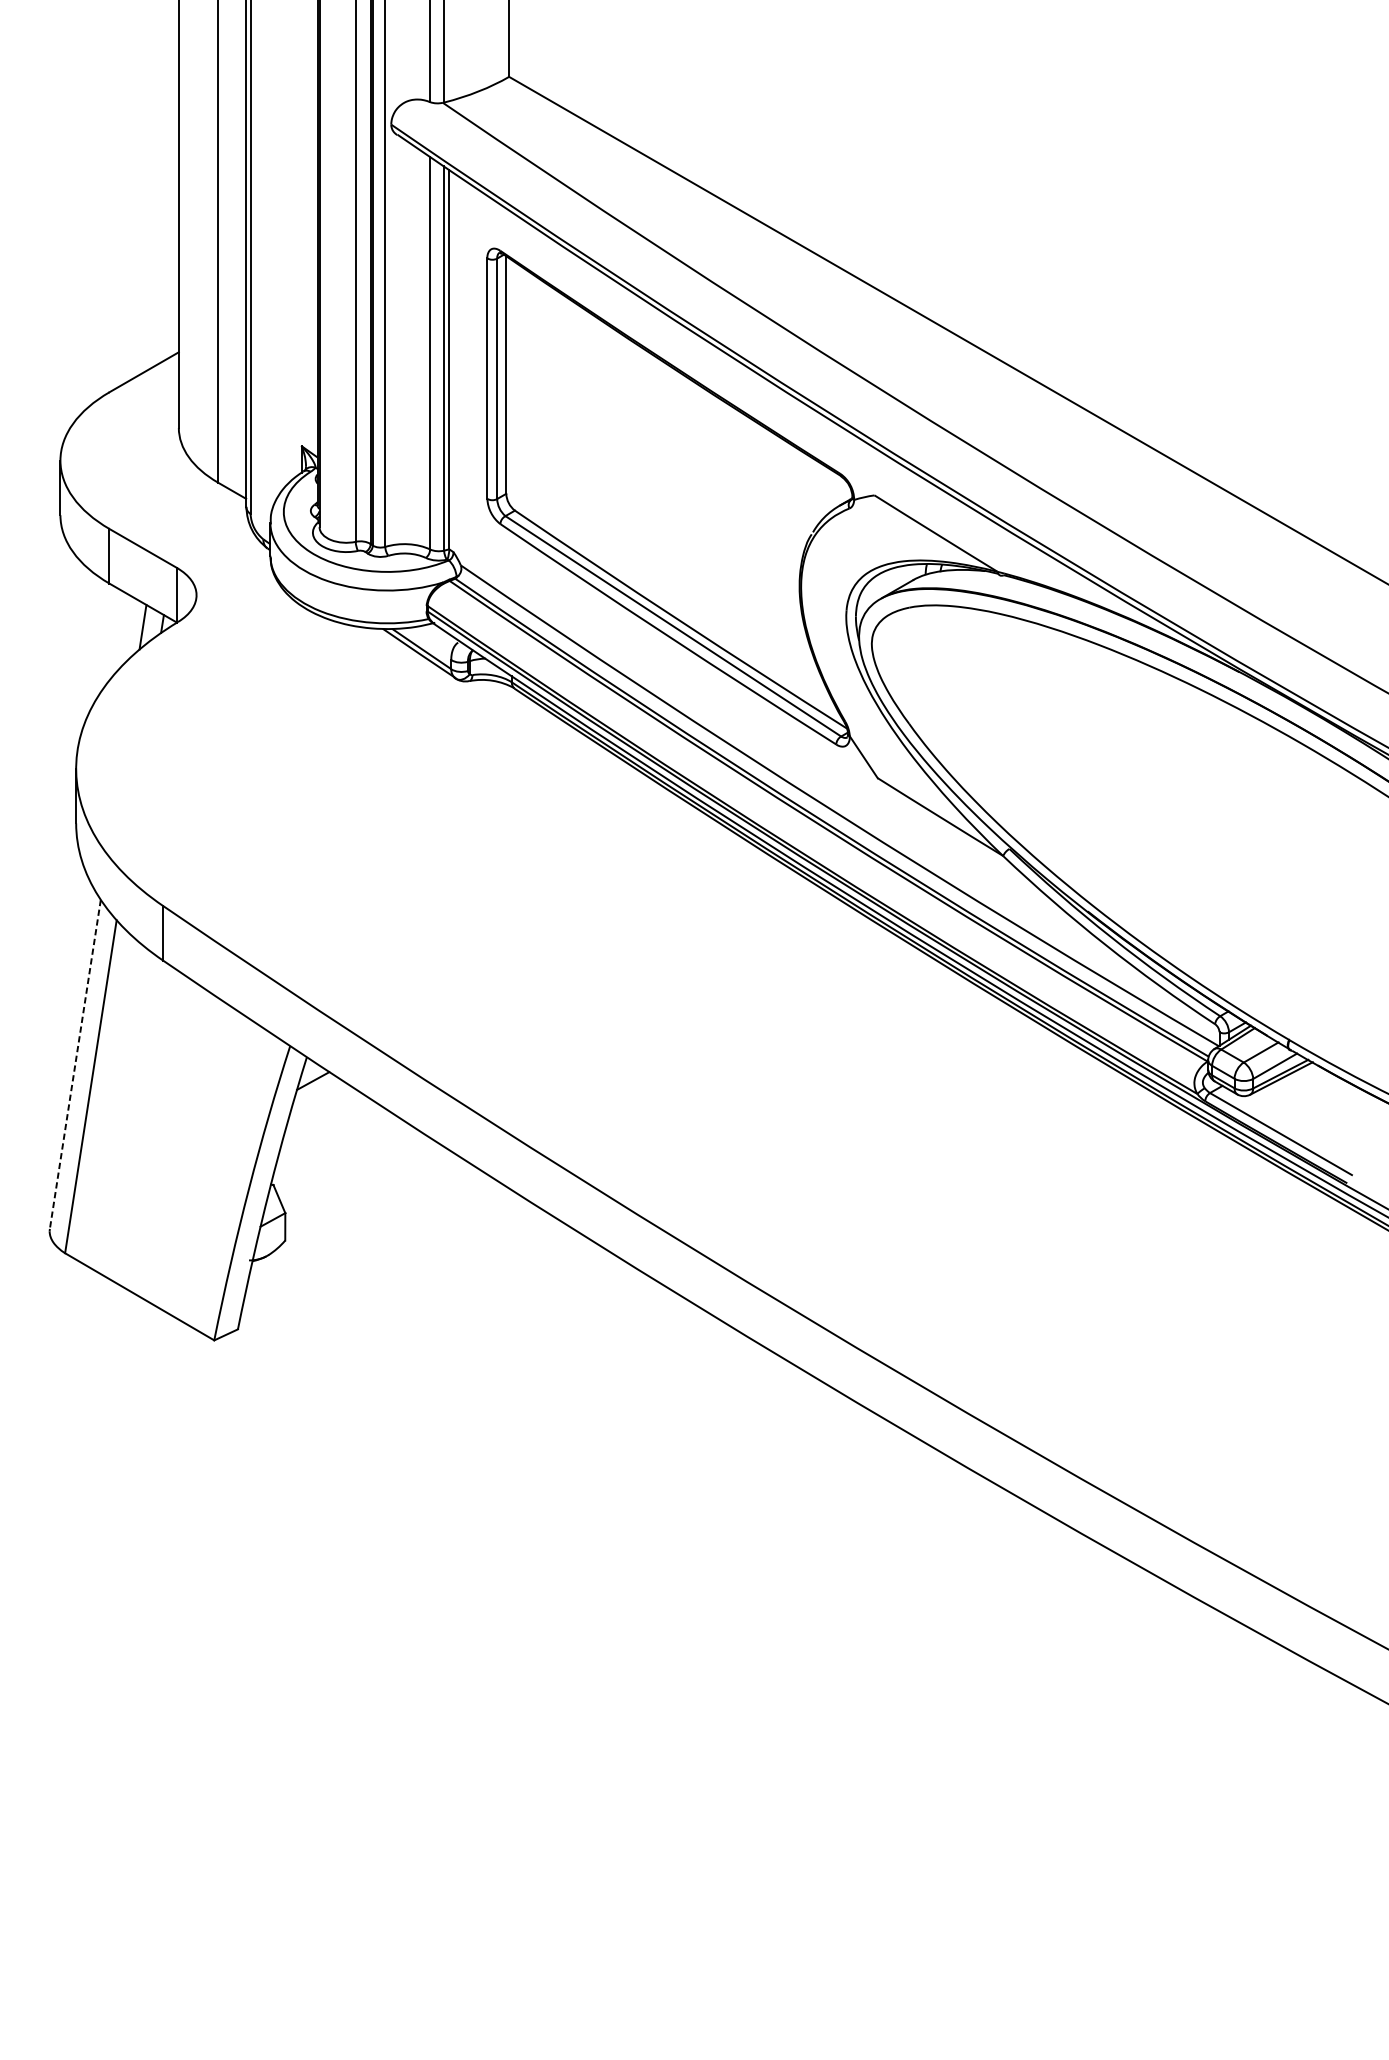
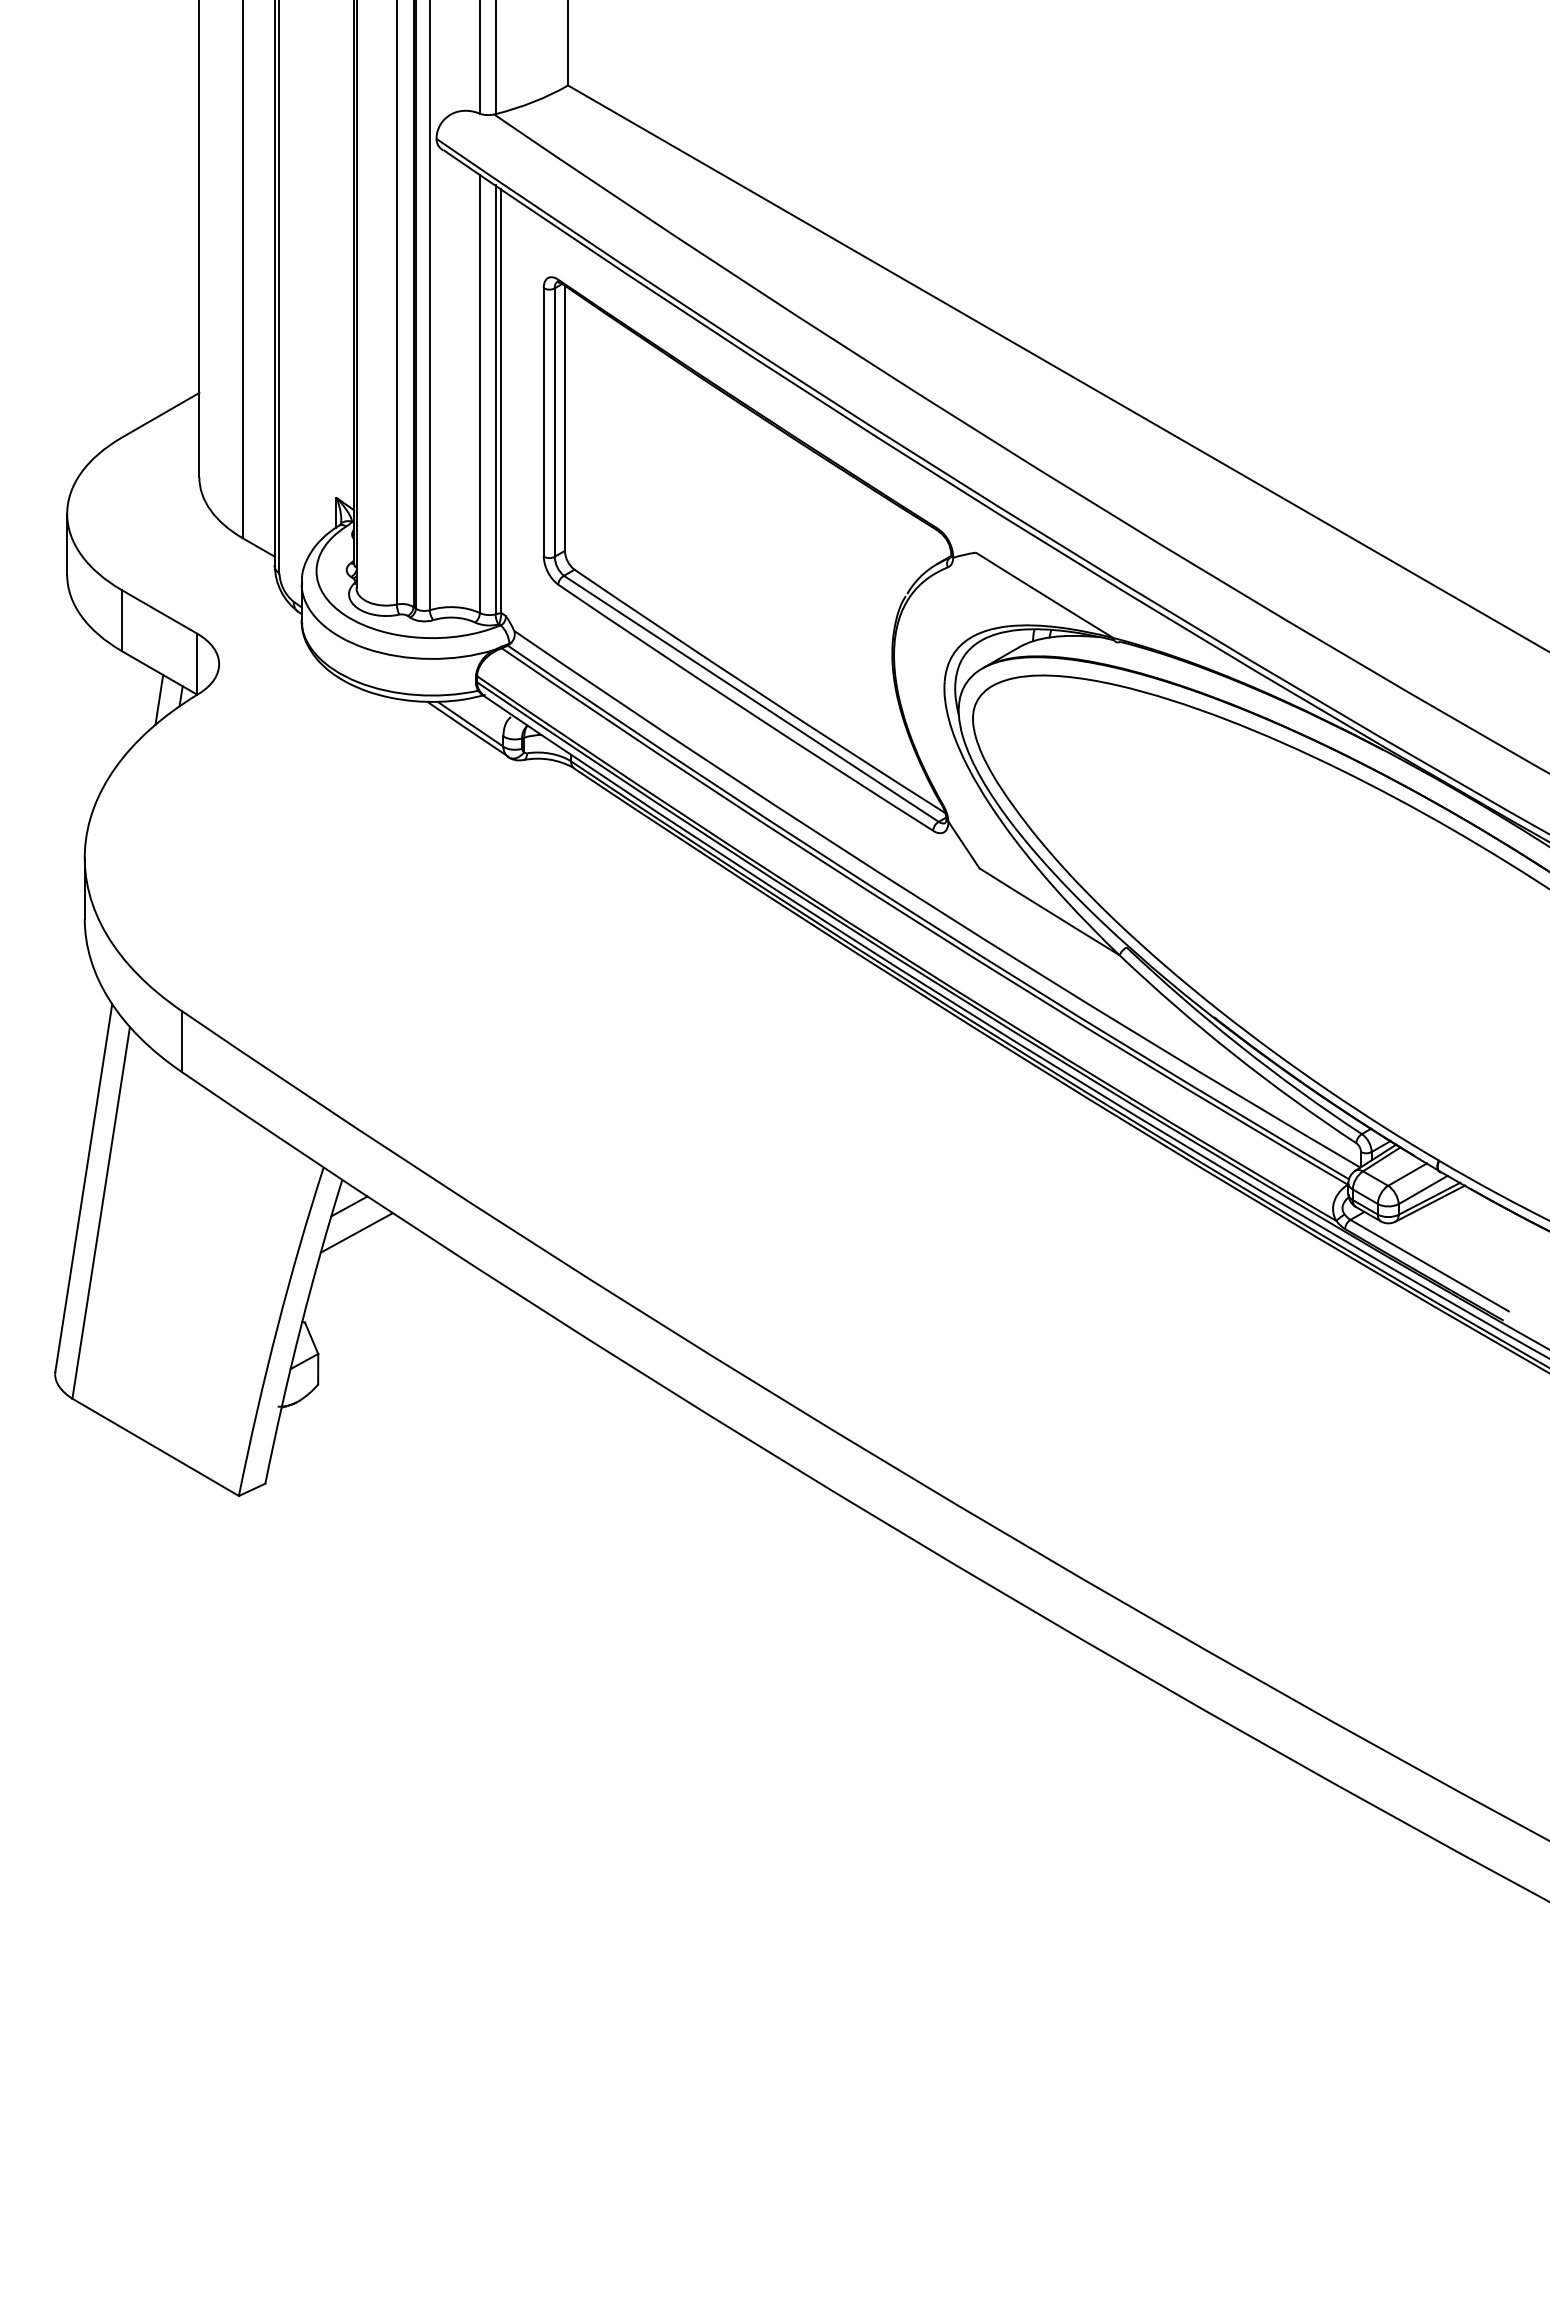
line: (75, 1064) -> (83, 1188), dashed -> solid
line: (319, 1104) -> (356, 1232), added

